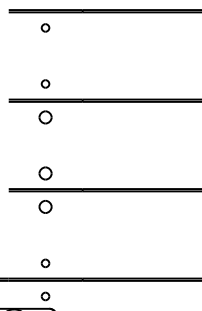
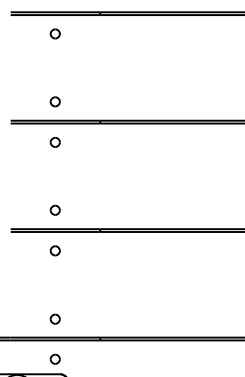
part: (45, 117) -> (55, 142), size x0.62
part: (45, 173) -> (55, 210), size x0.62
part: (45, 206) -> (55, 250), size x0.62

